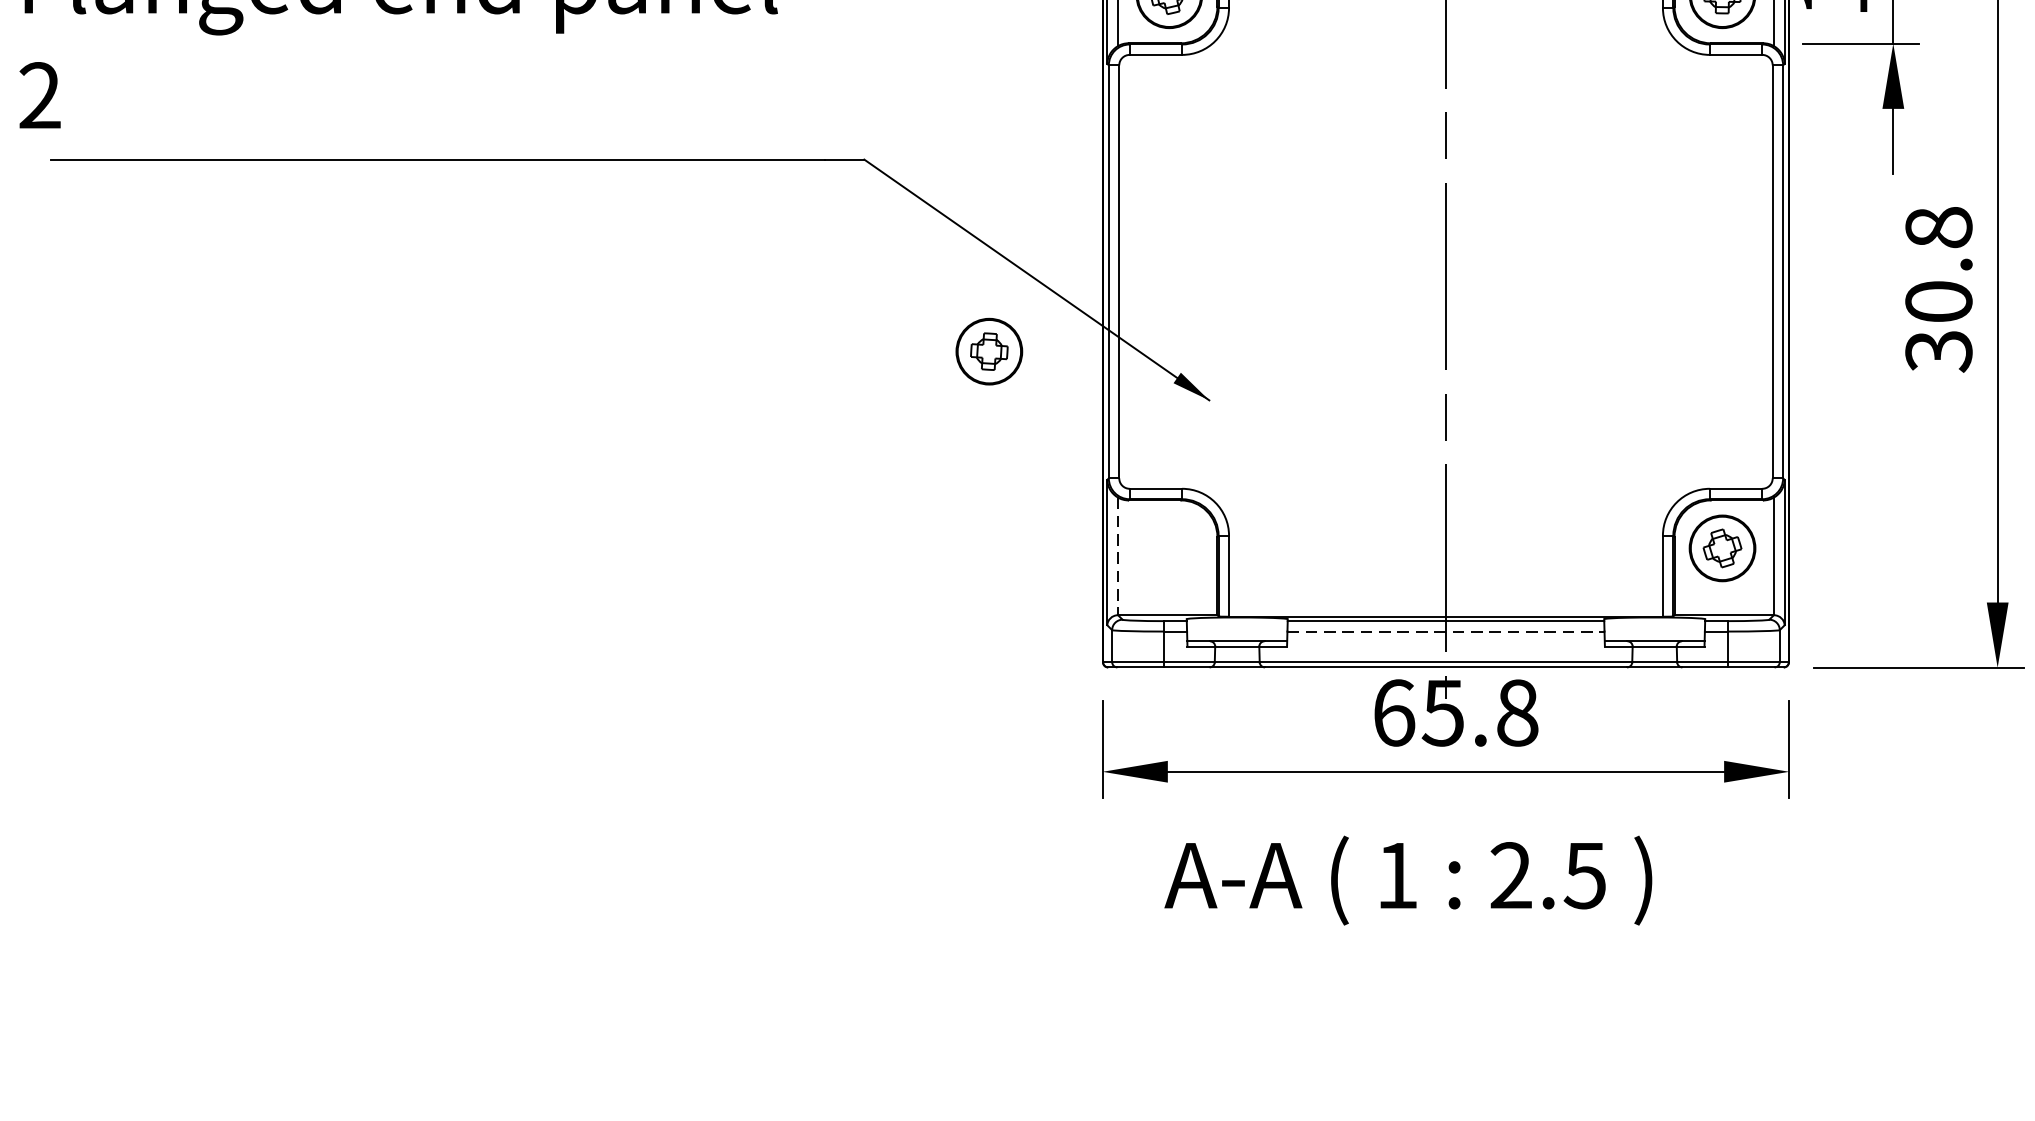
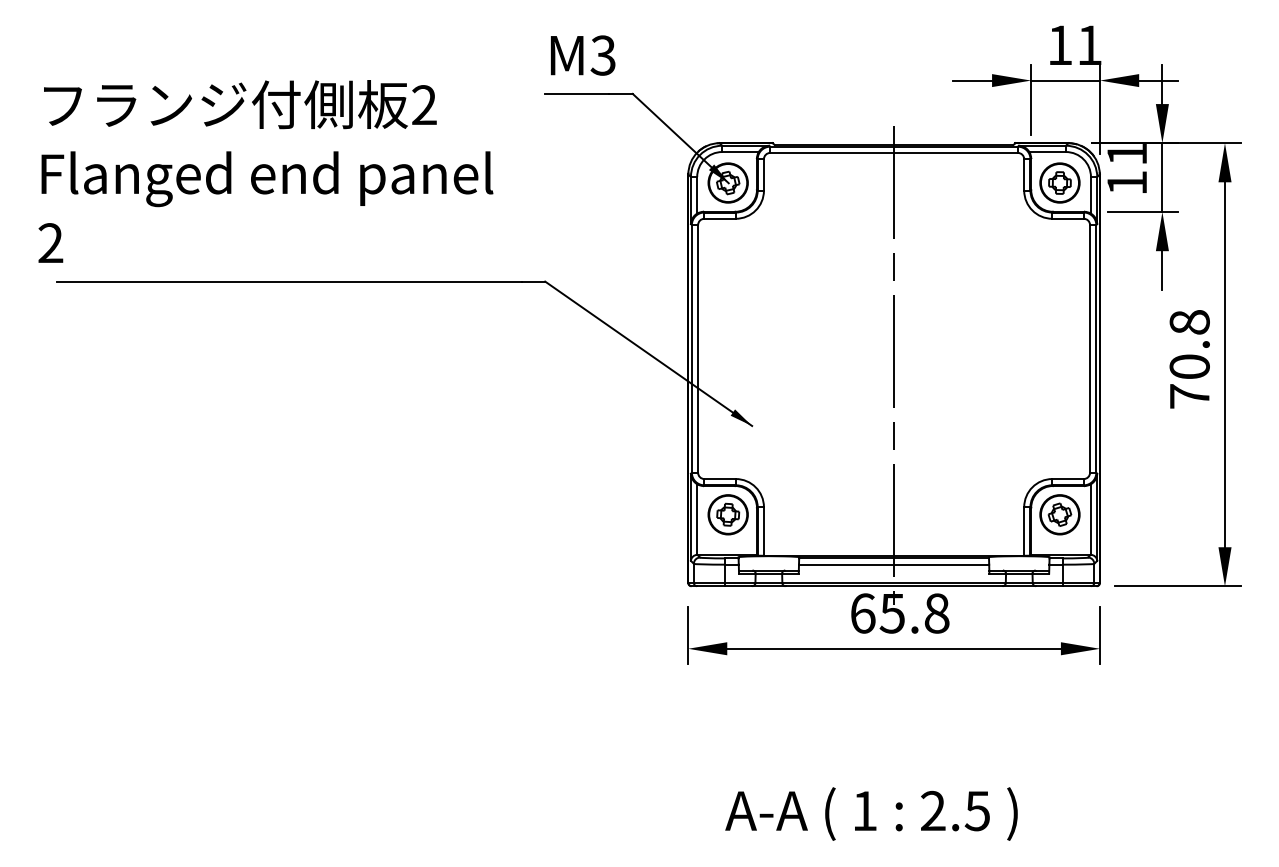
part: (988, 351) -> (727, 514), moved
text: (1938, 351) -> (1189, 396), 30.8 -> 70.8
line: (1118, 557) -> (697, 520), dashed -> solid
line: (1446, 631) -> (894, 564), dashed -> solid
text: (1408, 879) -> (871, 813), moved

